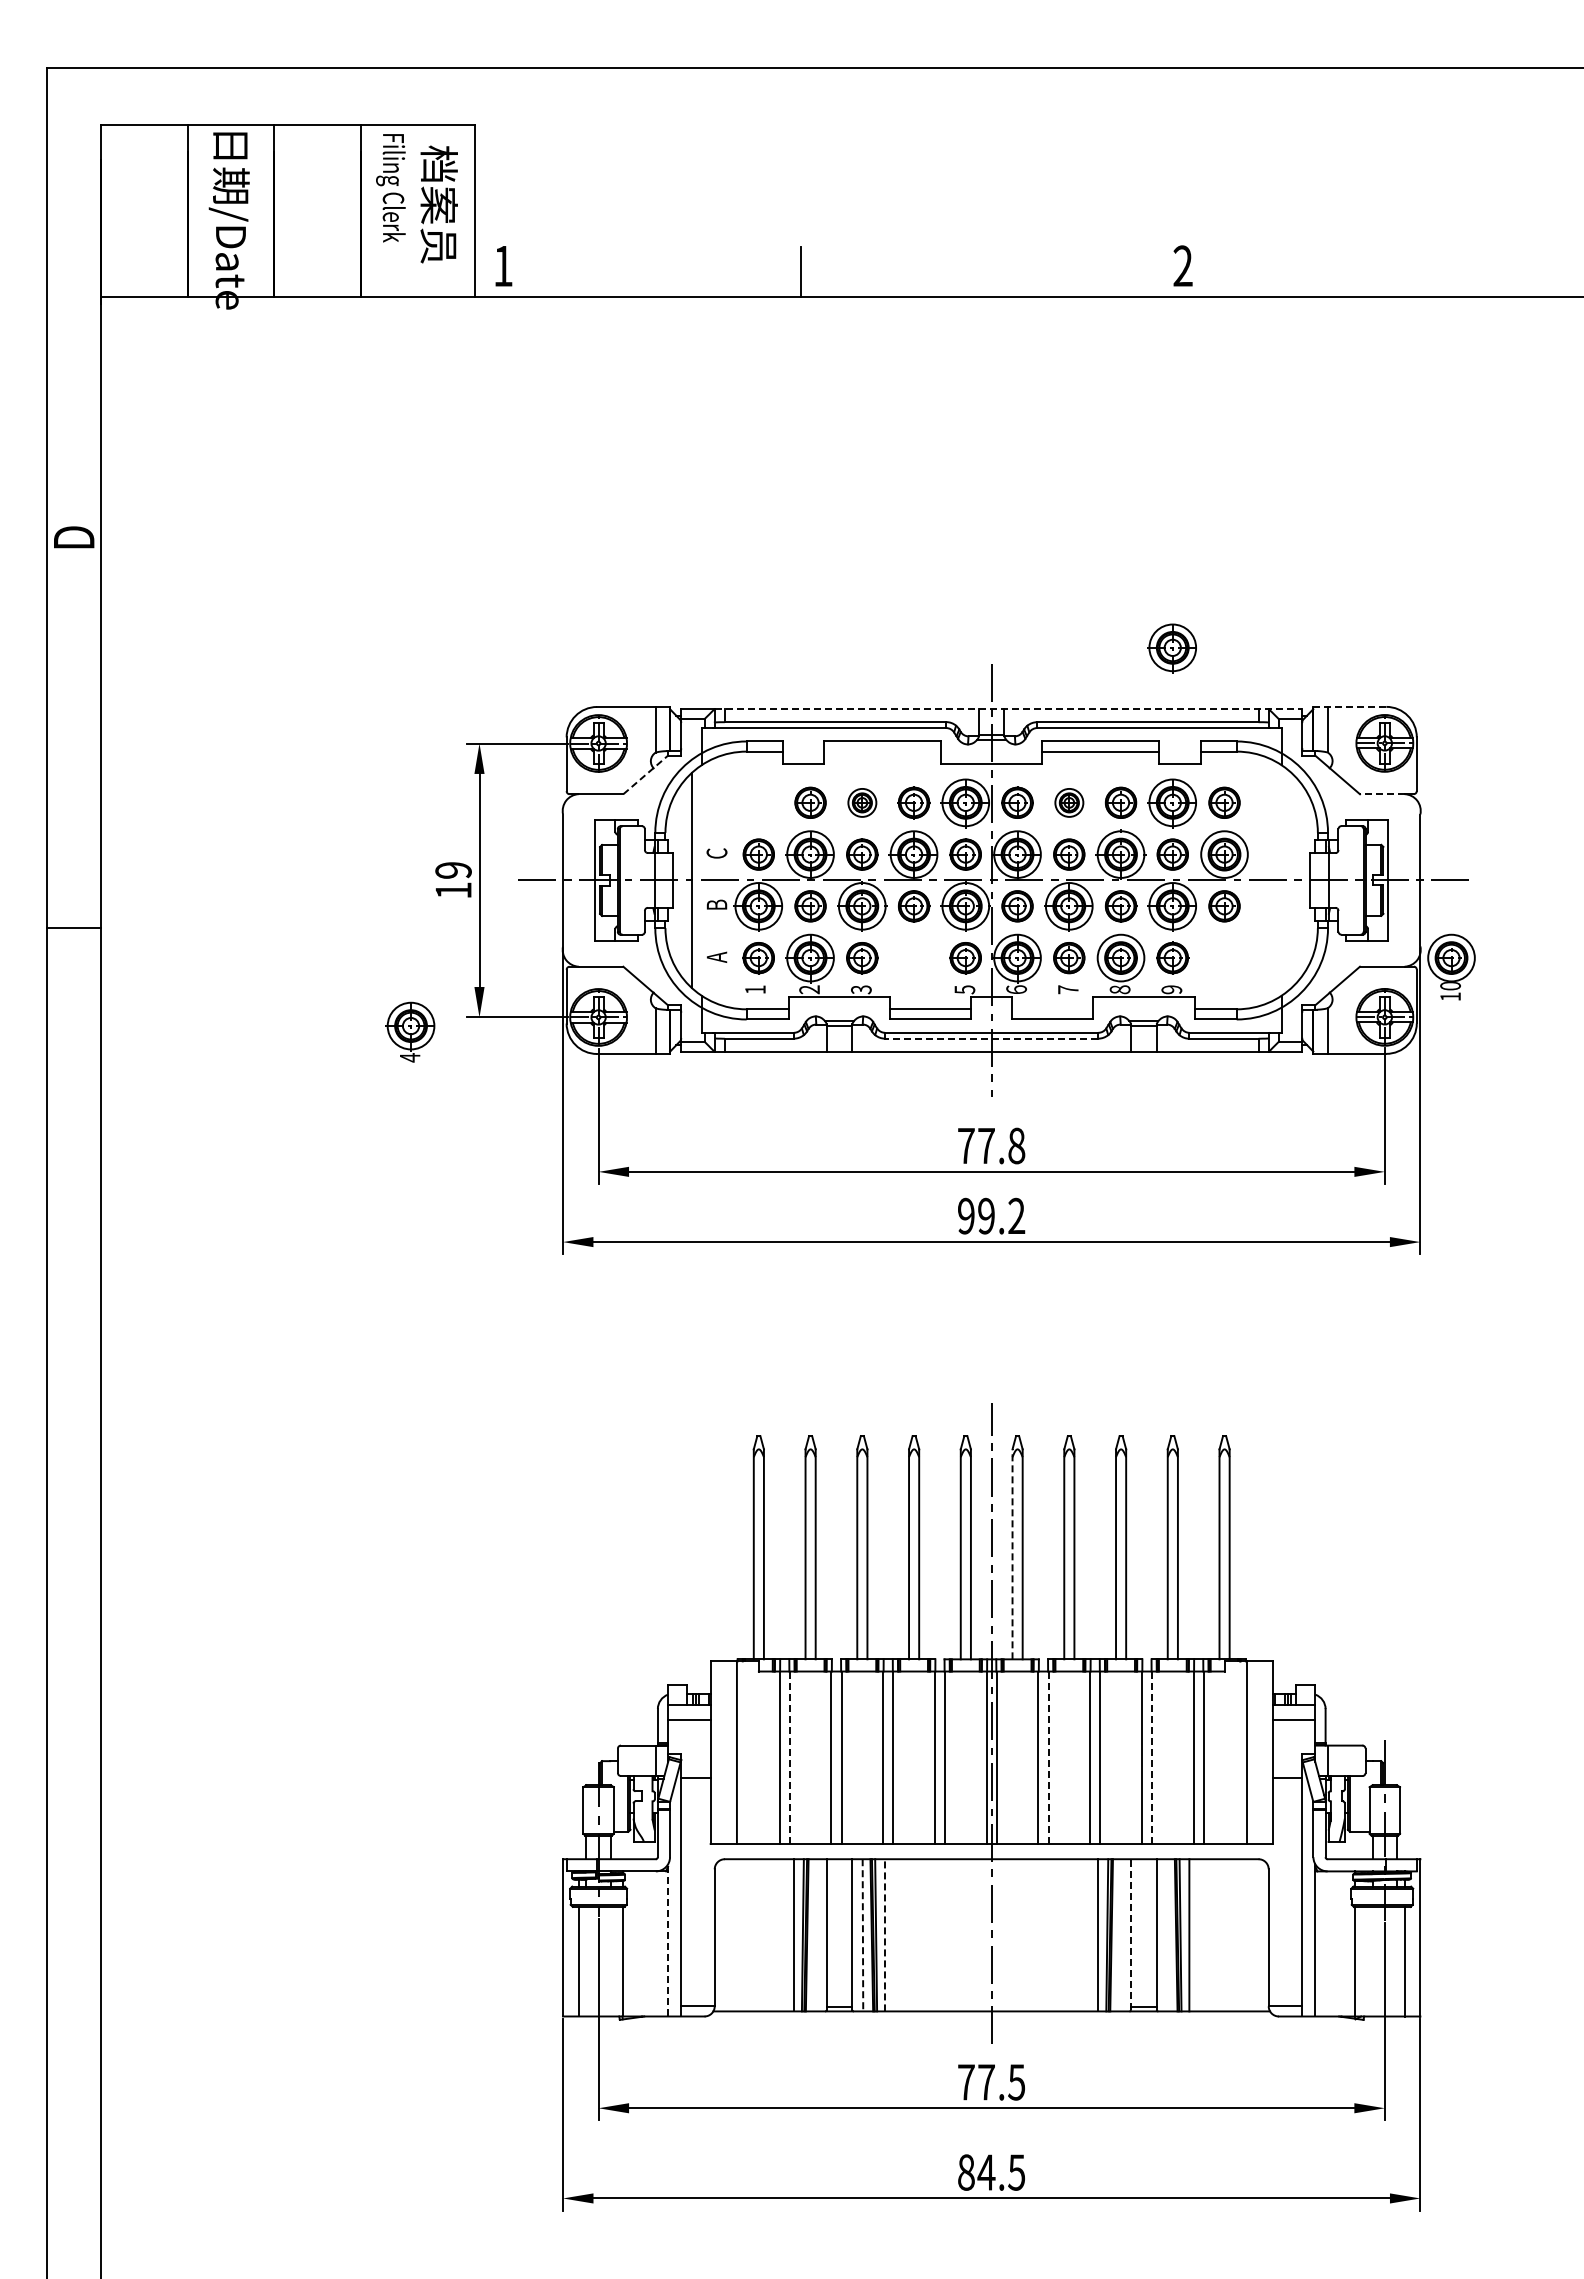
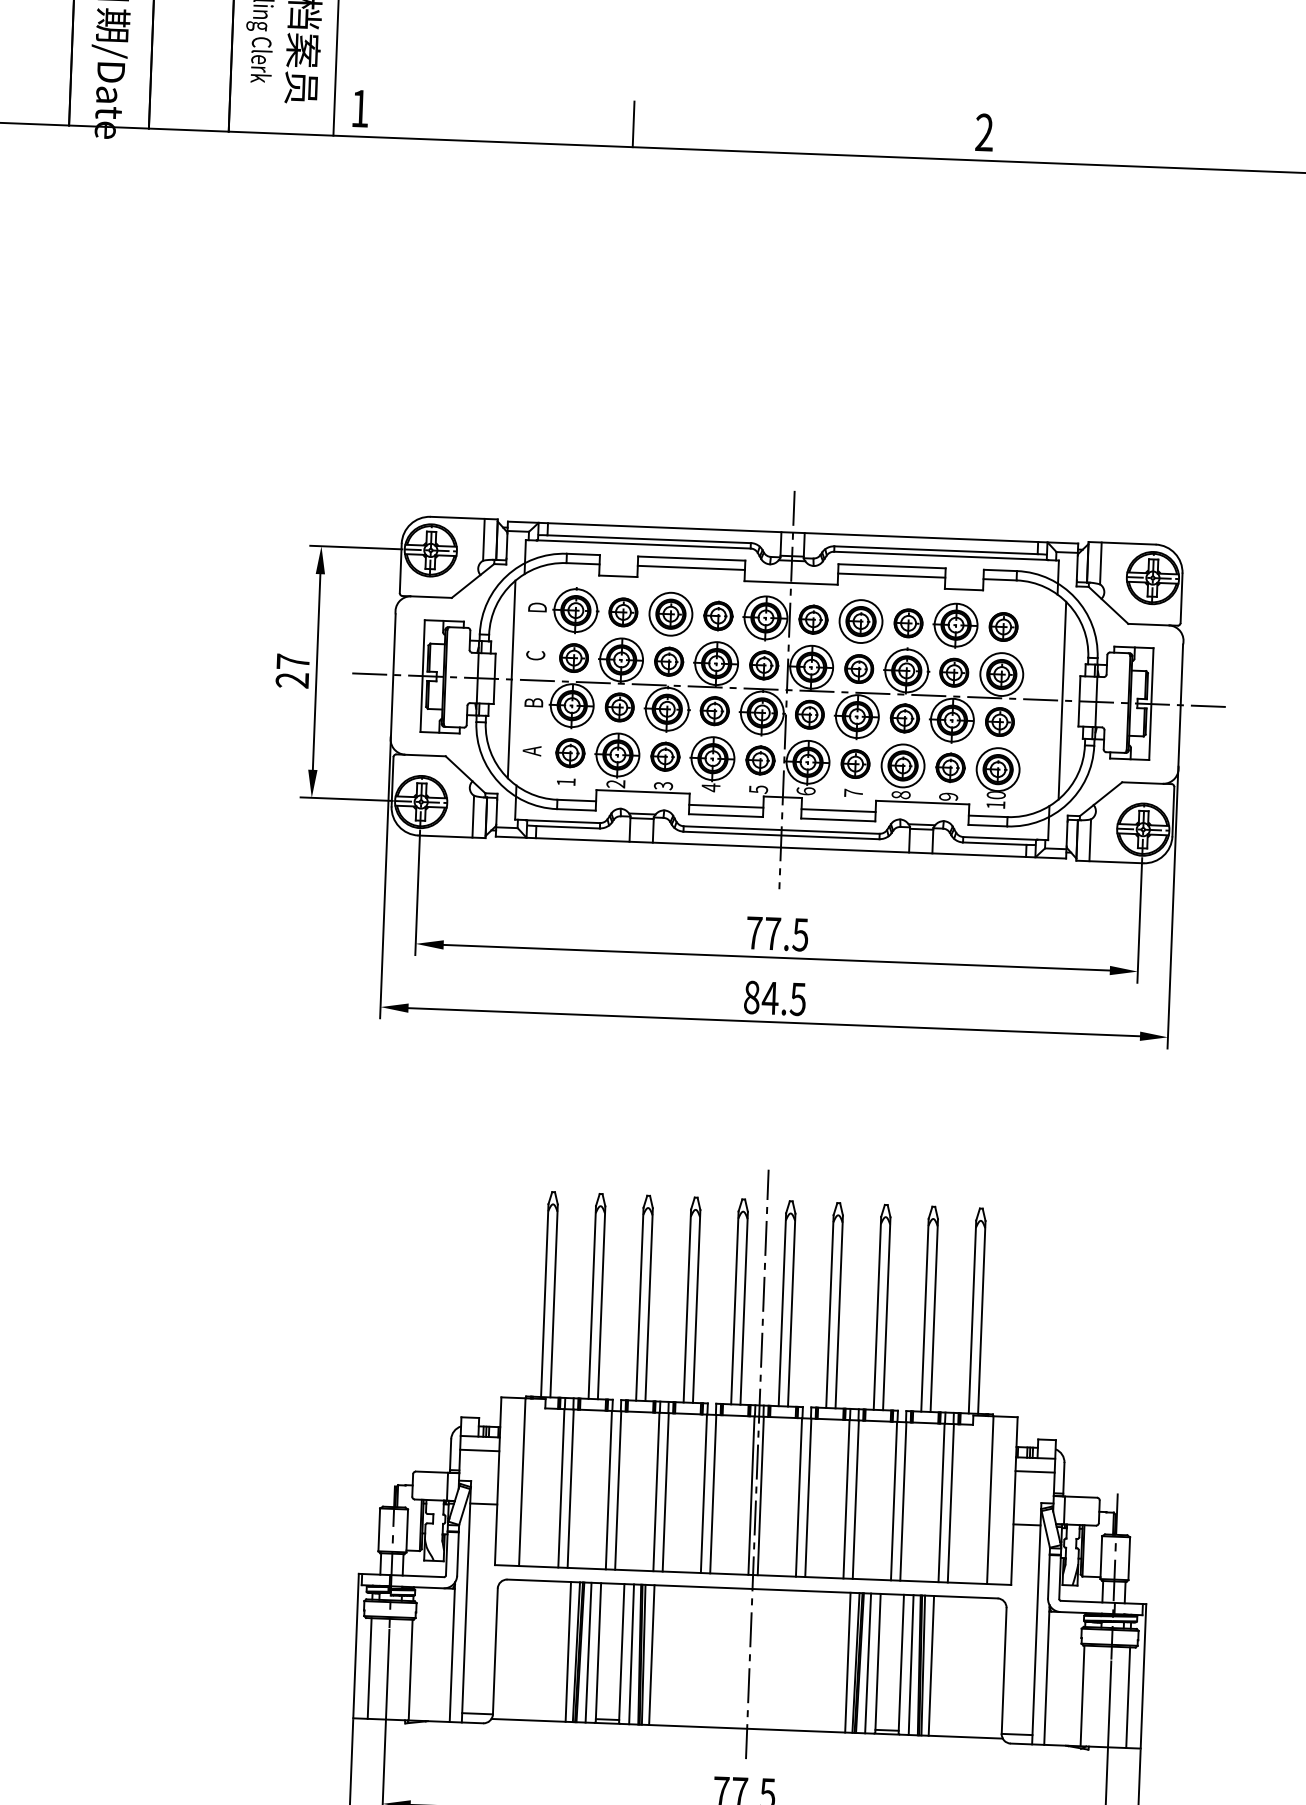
part: (1171, 648) -> (960, 483), removed
line: (1350, 706) -> (1122, 542), dashed -> solid
line: (1008, 709) -> (808, 533), dashed -> solid
line: (882, 751) -> (691, 567), added
line: (646, 774) -> (473, 580), dashed -> solid
line: (1381, 794) -> (1148, 624), dashed -> solid
part: (744, 802) -> (562, 609), added
part: (862, 802) -> (671, 613), size x1.67
part: (1069, 802) -> (861, 621), size x1.67
text: (453, 880) -> (292, 671), 19 -> 27
line: (1291, 880) -> (1062, 700), added
part: (1451, 966) -> (997, 777), moved
line: (1052, 1009) -> (838, 810), added
part: (410, 1031) -> (712, 763), moved
line: (991, 1038) -> (781, 835), dashed -> solid
text: (1016, 1145) -> (800, 934), 77.8 -> 77.5
text: (991, 1215) -> (775, 997), 99.2 -> 84.5
line: (1012, 1554) -> (782, 1309), dashed -> solid
line: (789, 1757) -> (570, 1488), dashed -> solid
line: (1048, 1758) -> (808, 1498), dashed -> solid
line: (1152, 1758) -> (903, 1502), dashed -> solid
line: (884, 1934) -> (651, 1654), dashed -> solid
line: (1131, 1934) -> (878, 1663), dashed -> solid
line: (815, 1935) -> (587, 1652), added
line: (862, 1935) -> (631, 1654), dashed -> solid
line: (1120, 1935) -> (868, 1663), added
line: (1167, 1935) -> (911, 1665), added
line: (668, 1939) -> (452, 1651), dashed -> solid

